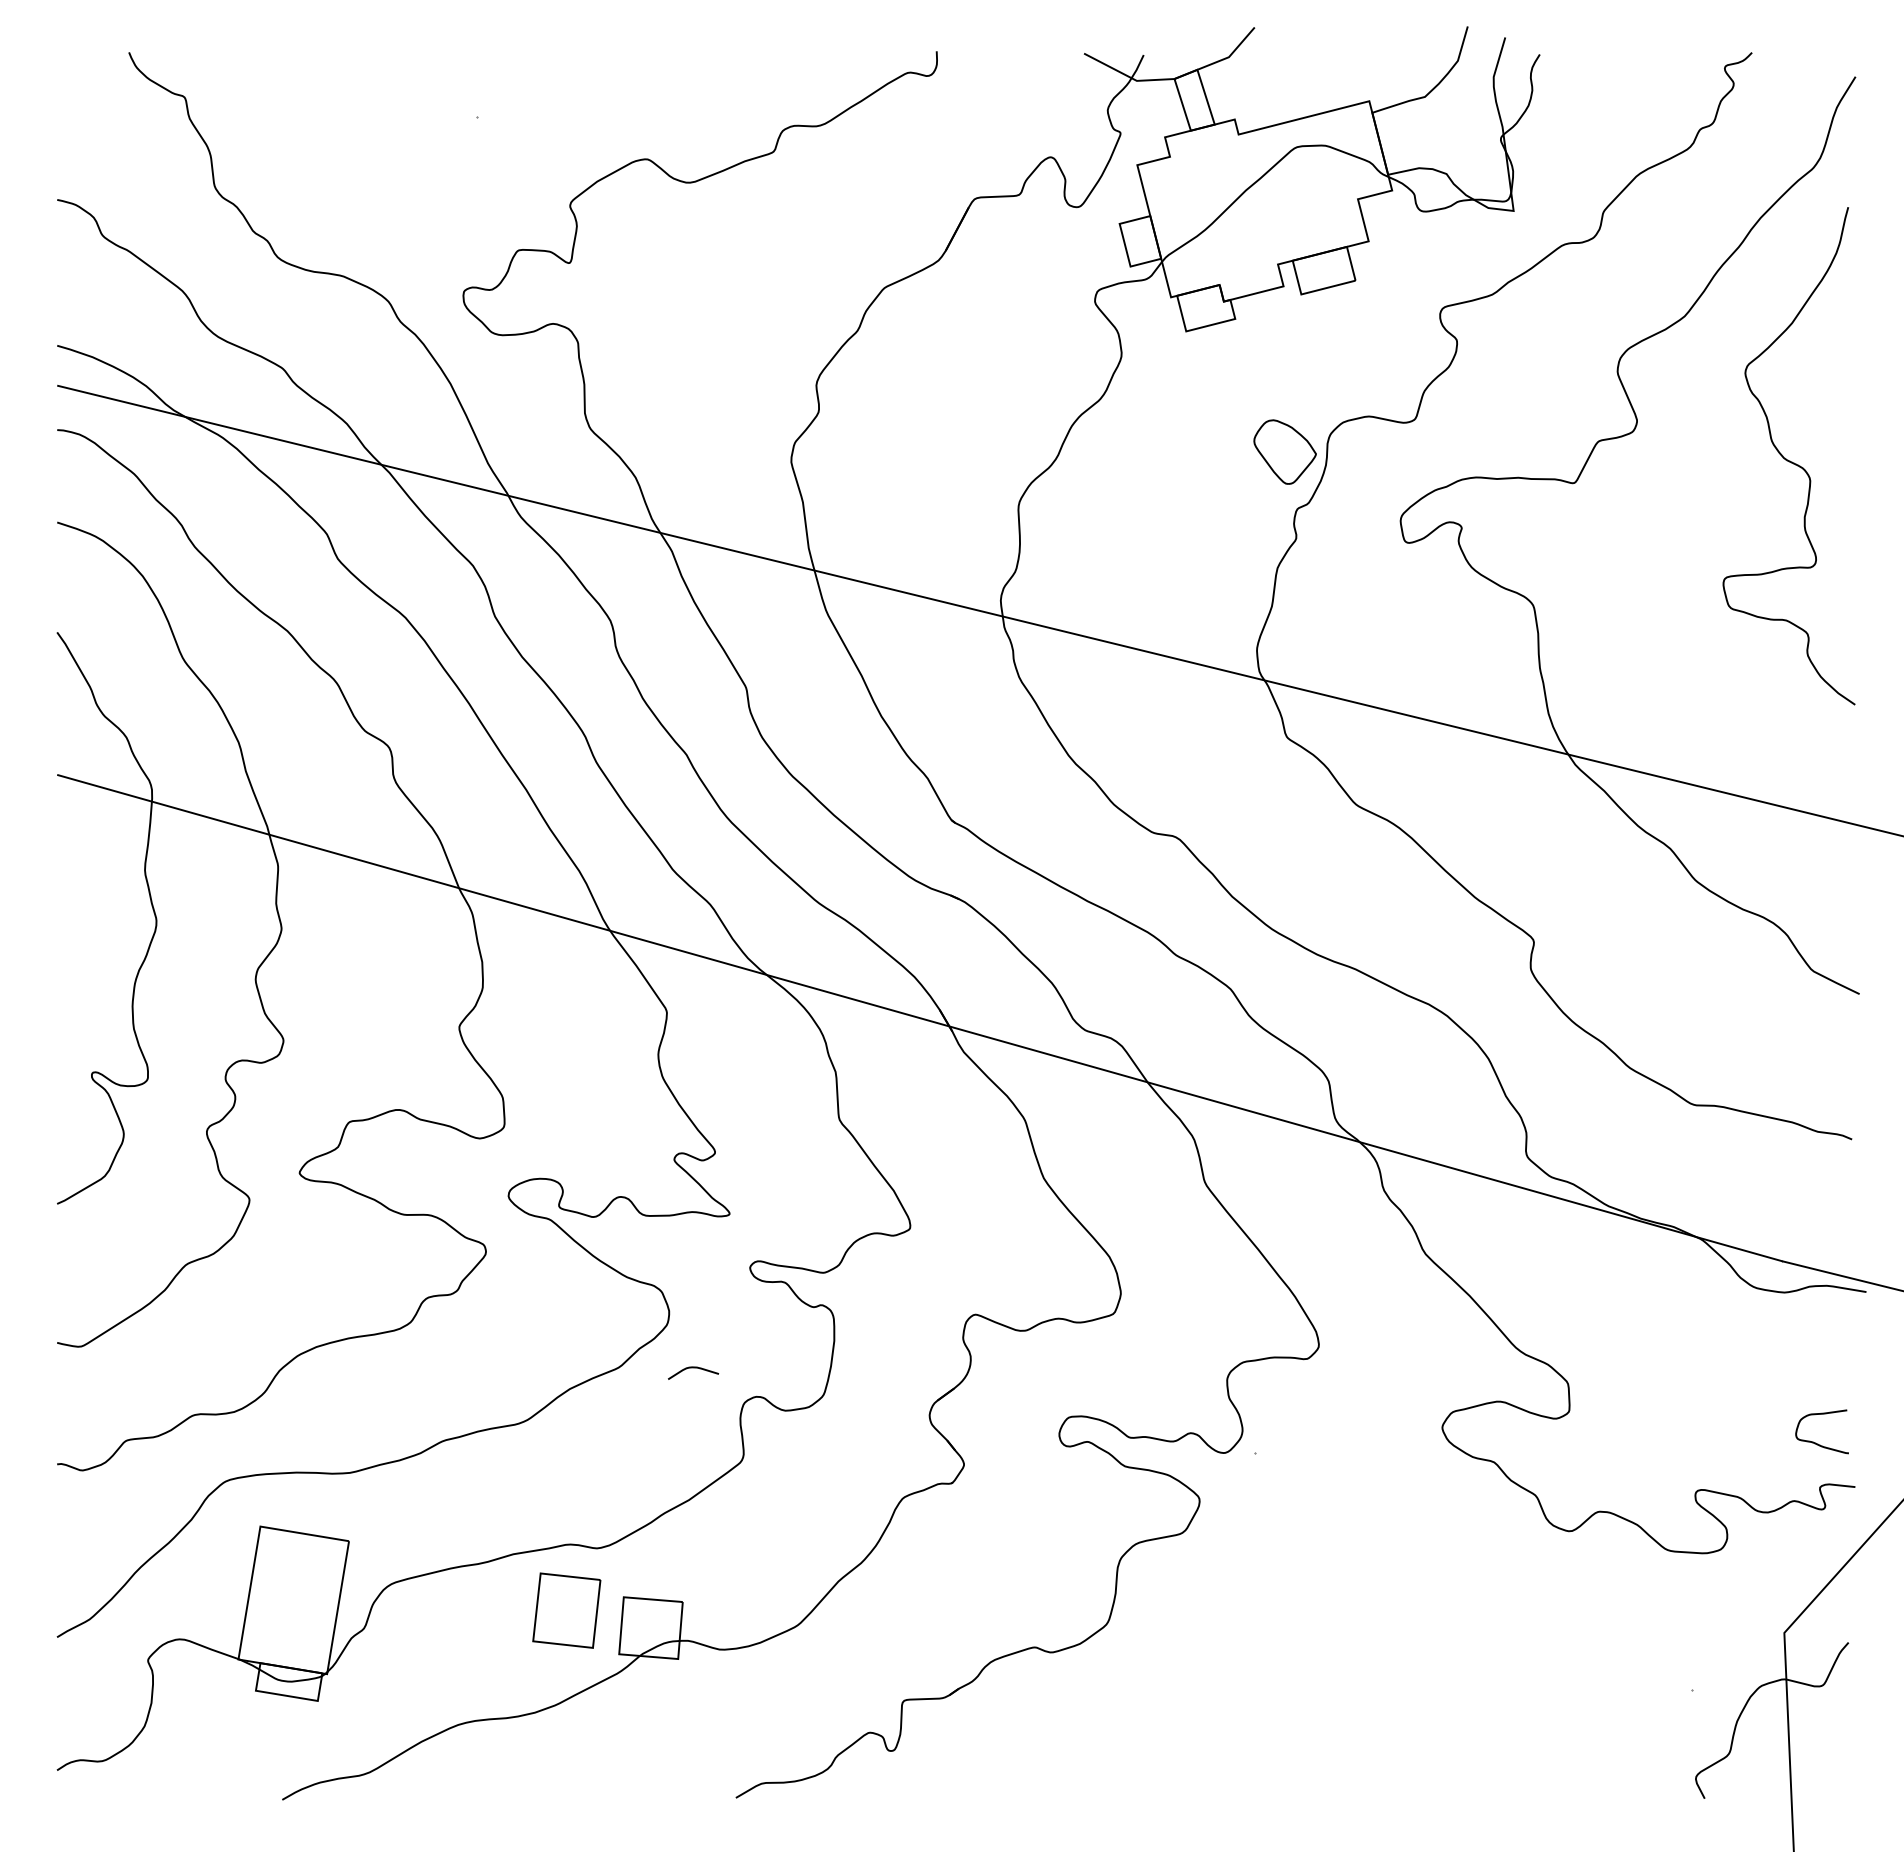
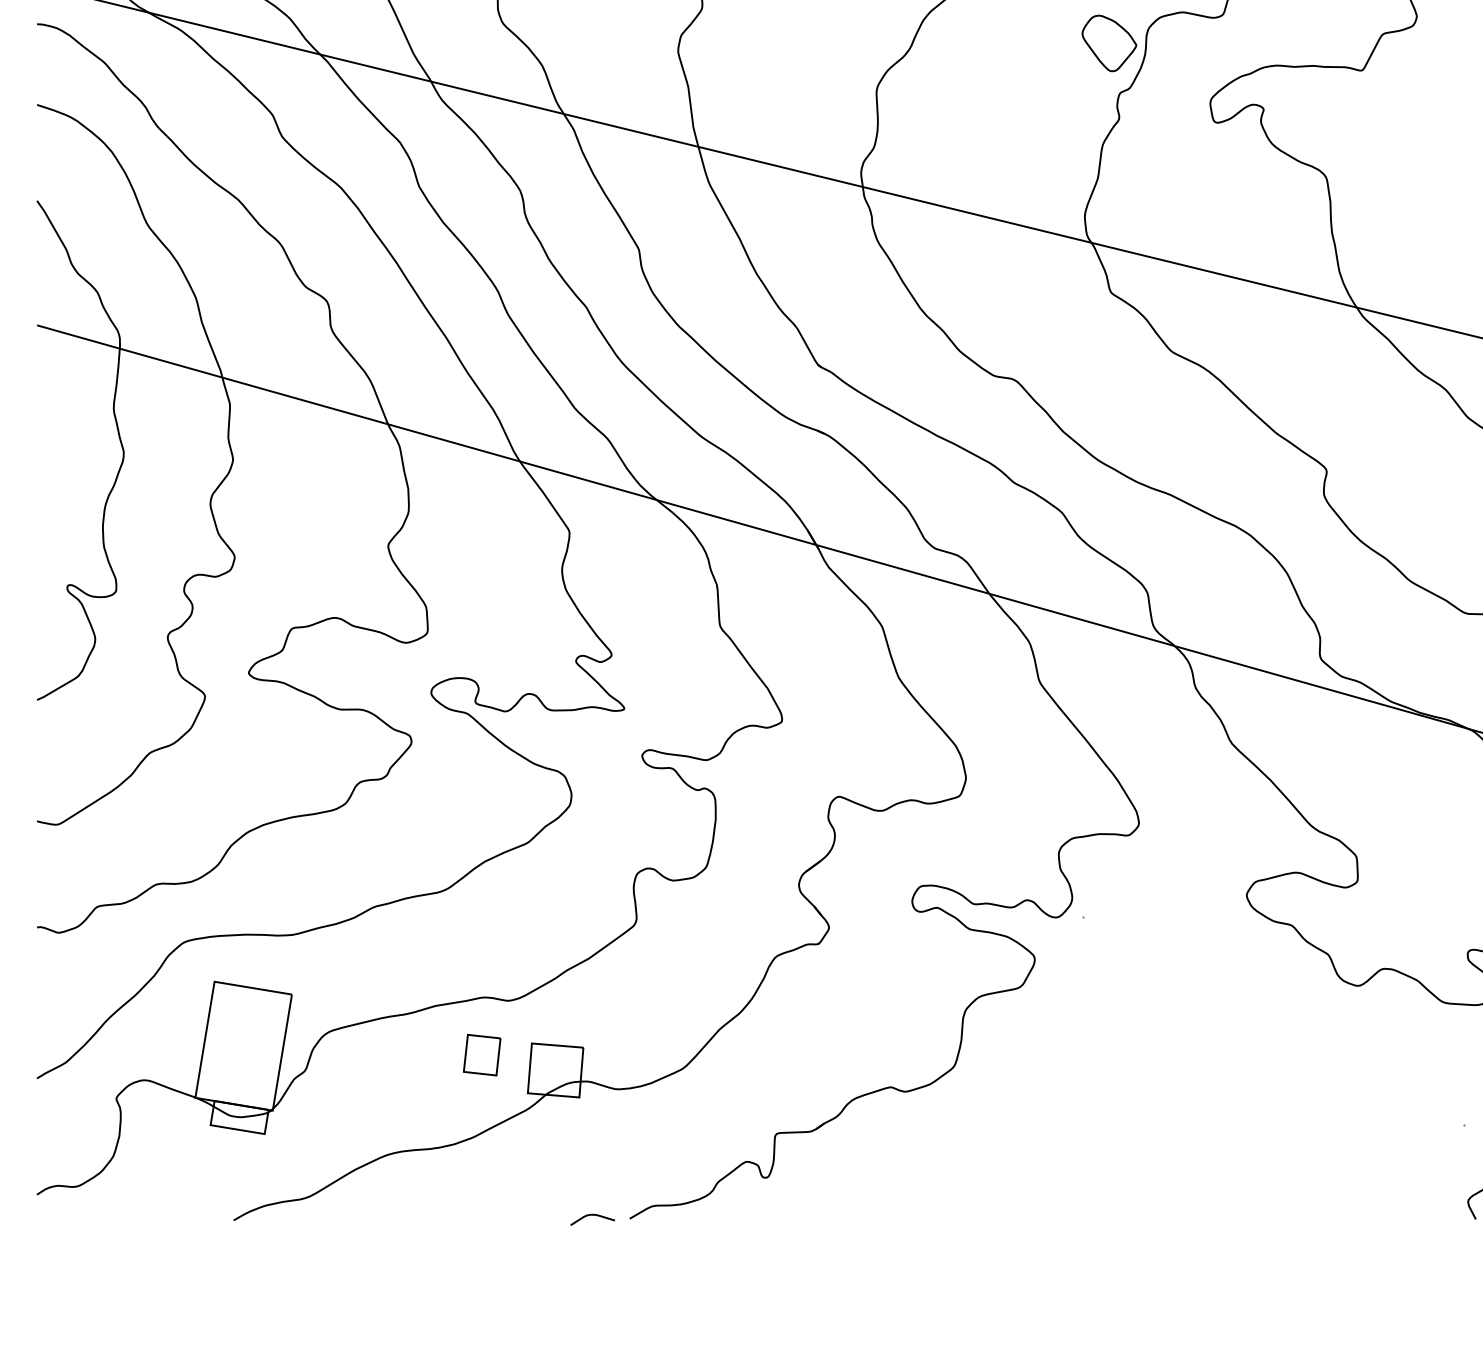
curve: (693, 1368) -> (592, 1215), moved
part: (566, 1610) -> (481, 1055), size x0.62

